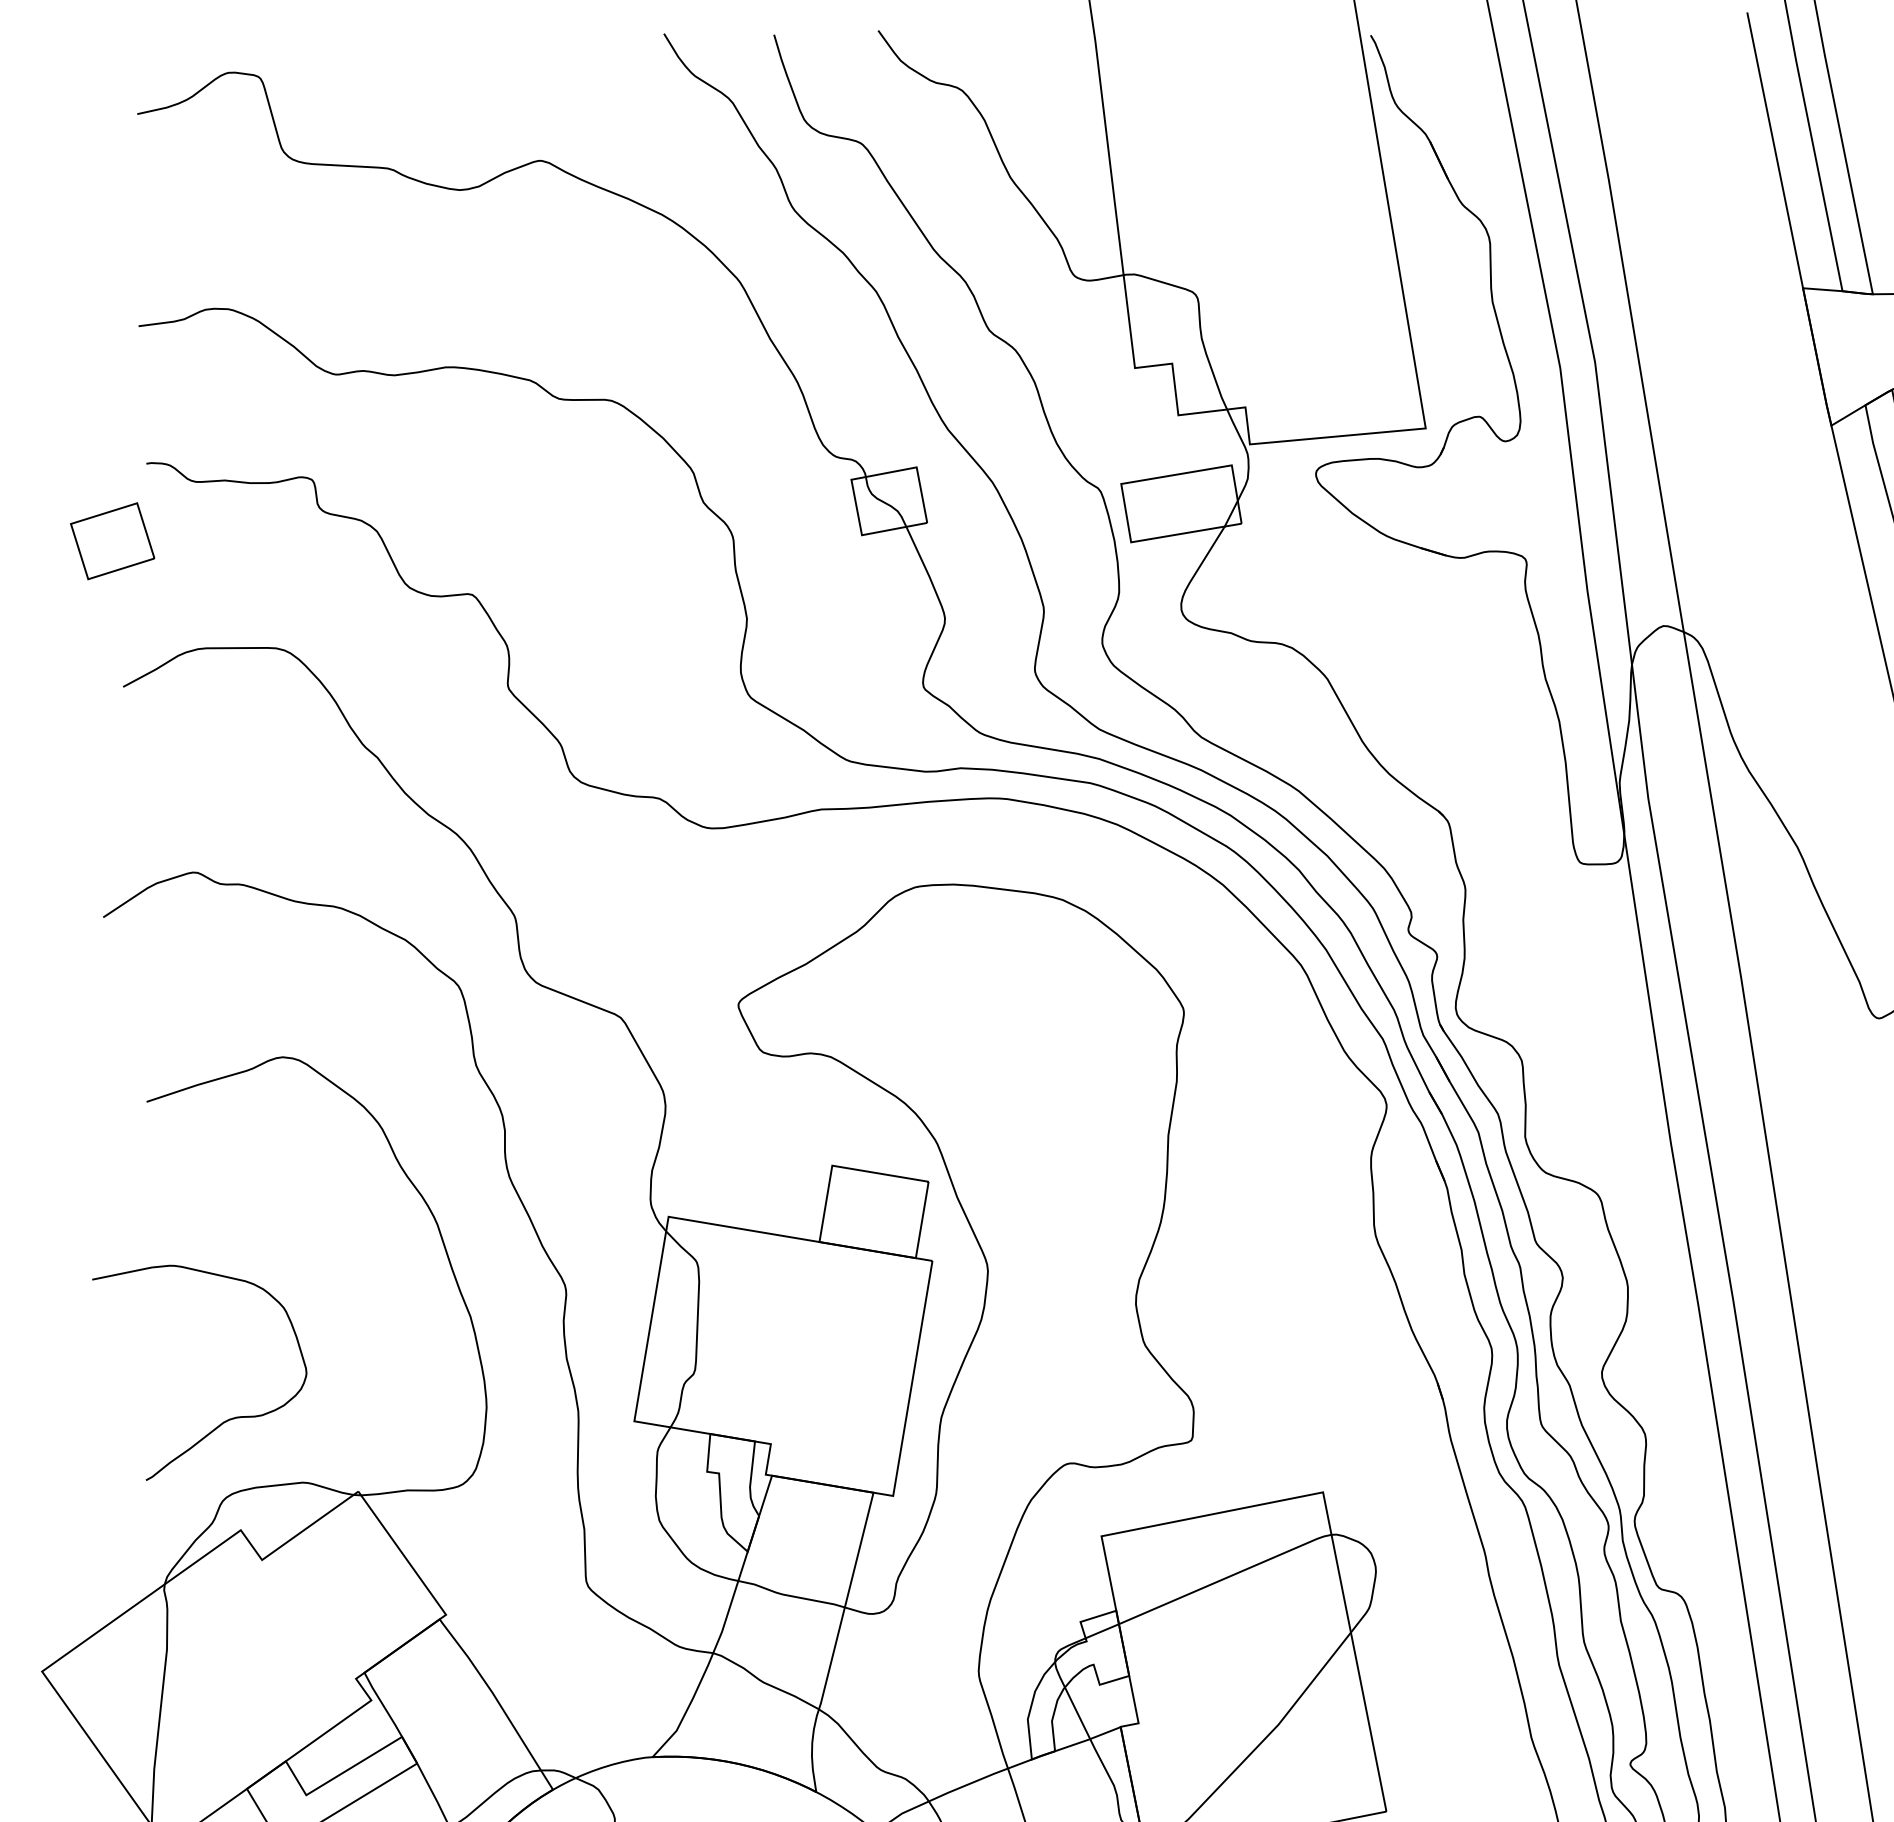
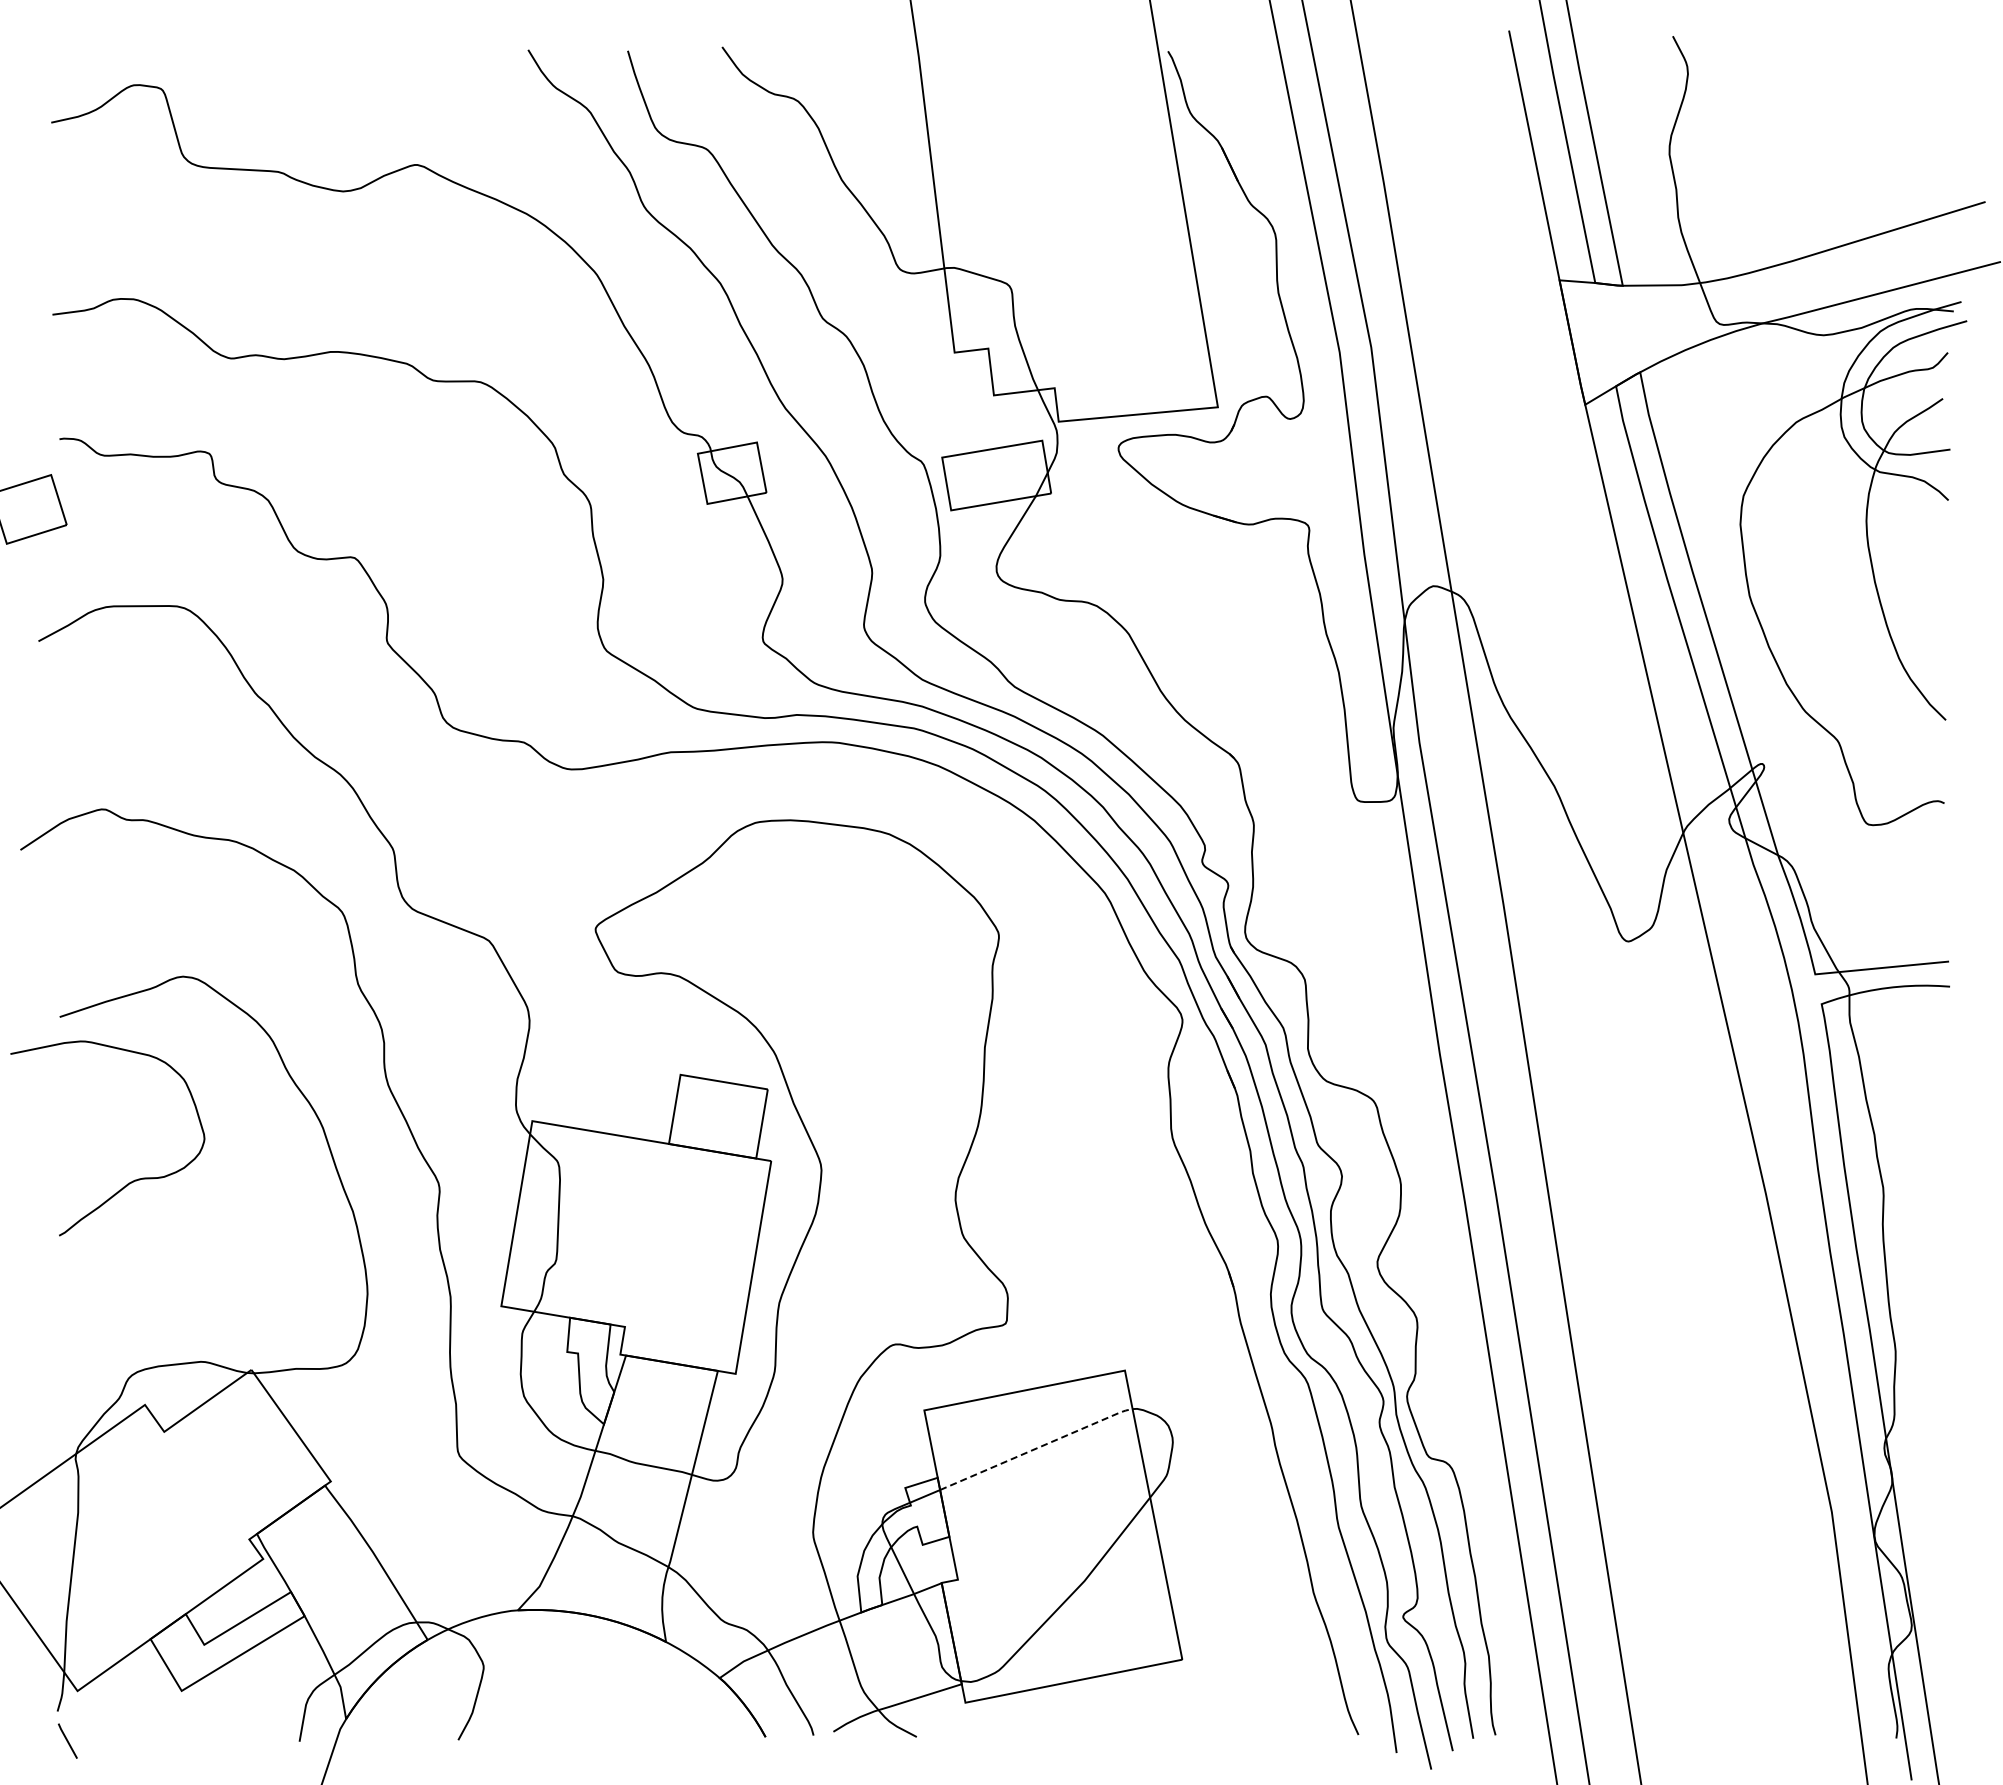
curve: (227, 1419) -> (132, 1180), moved
line: (1226, 1578) -> (1037, 1448), solid -> dashed

